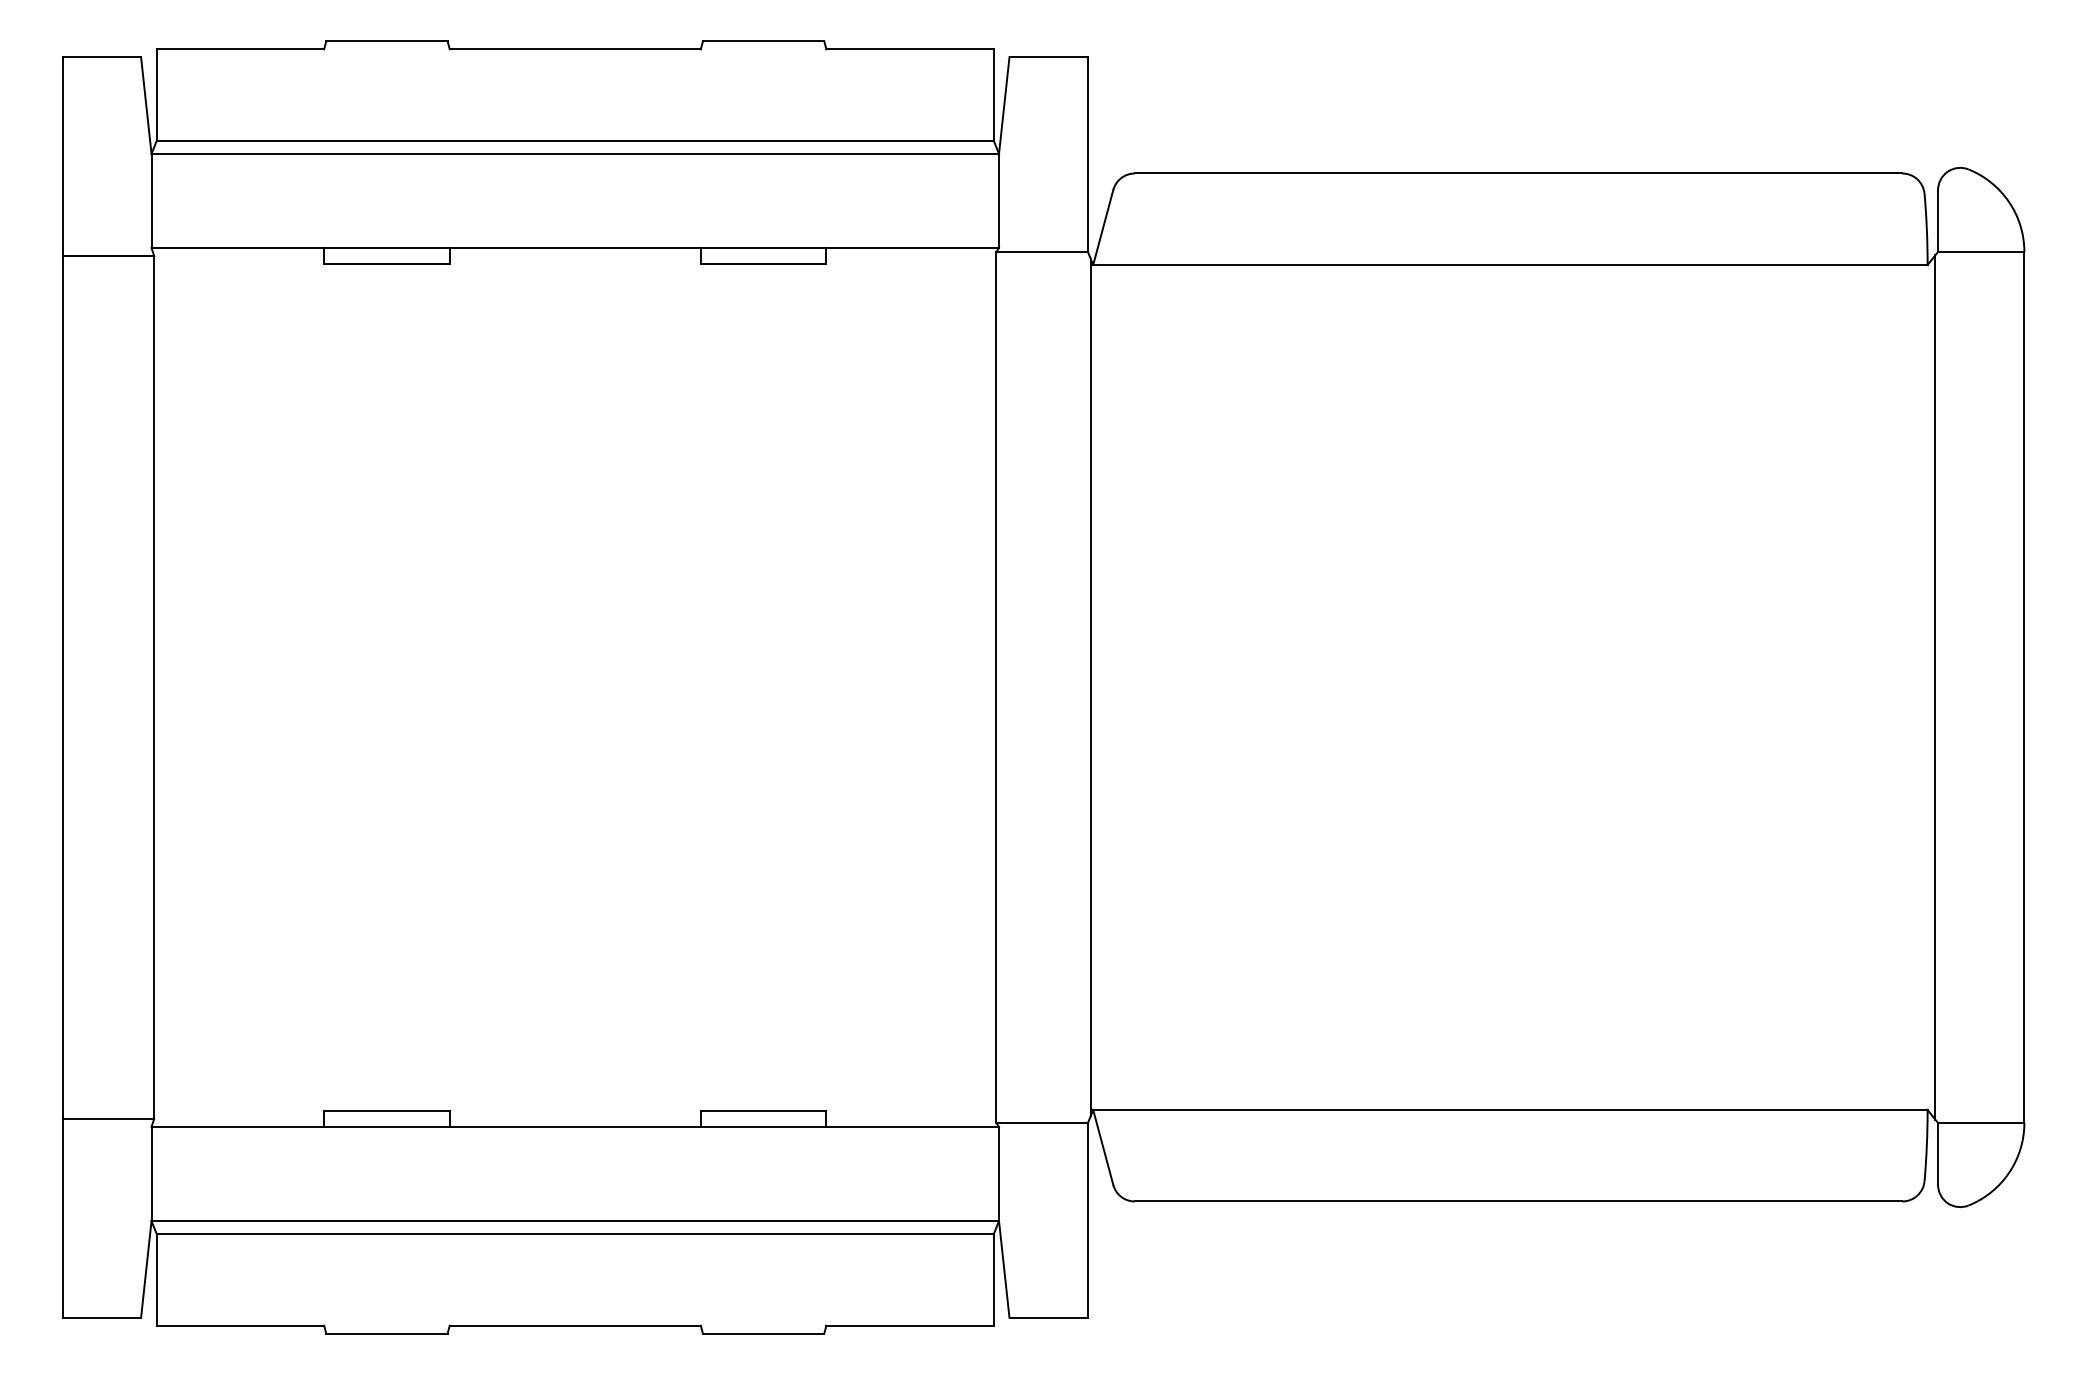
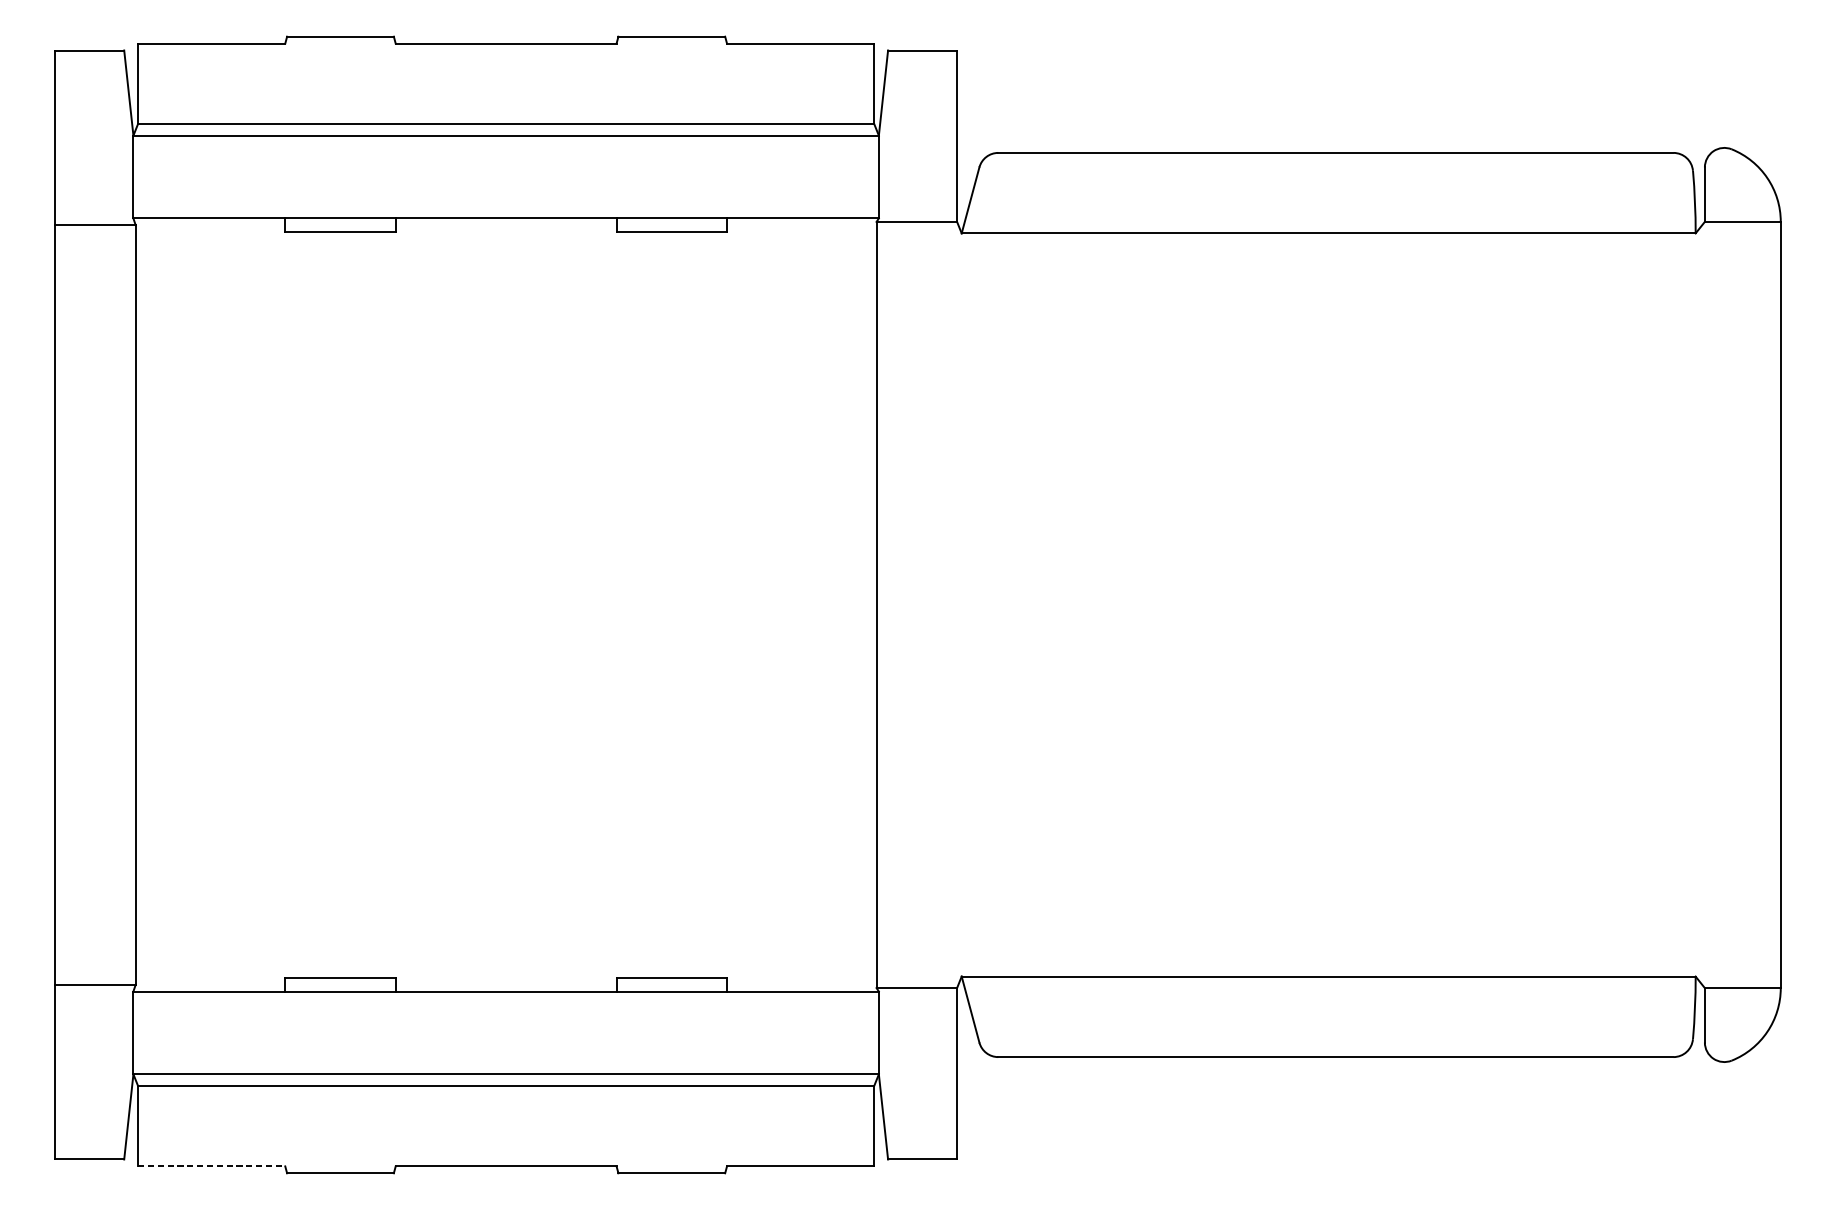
line: (1090, 687) -> (959, 605), removed
line: (1935, 687) -> (1702, 605), removed
line: (240, 1325) -> (211, 1166), solid -> dashed

